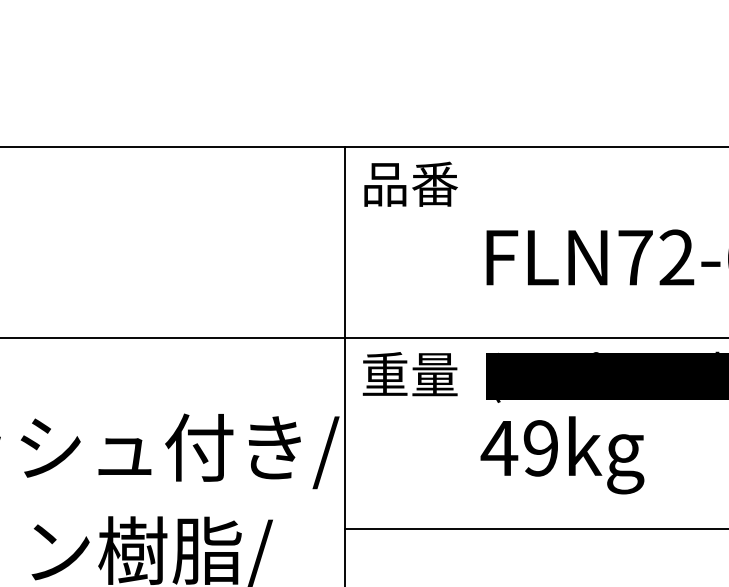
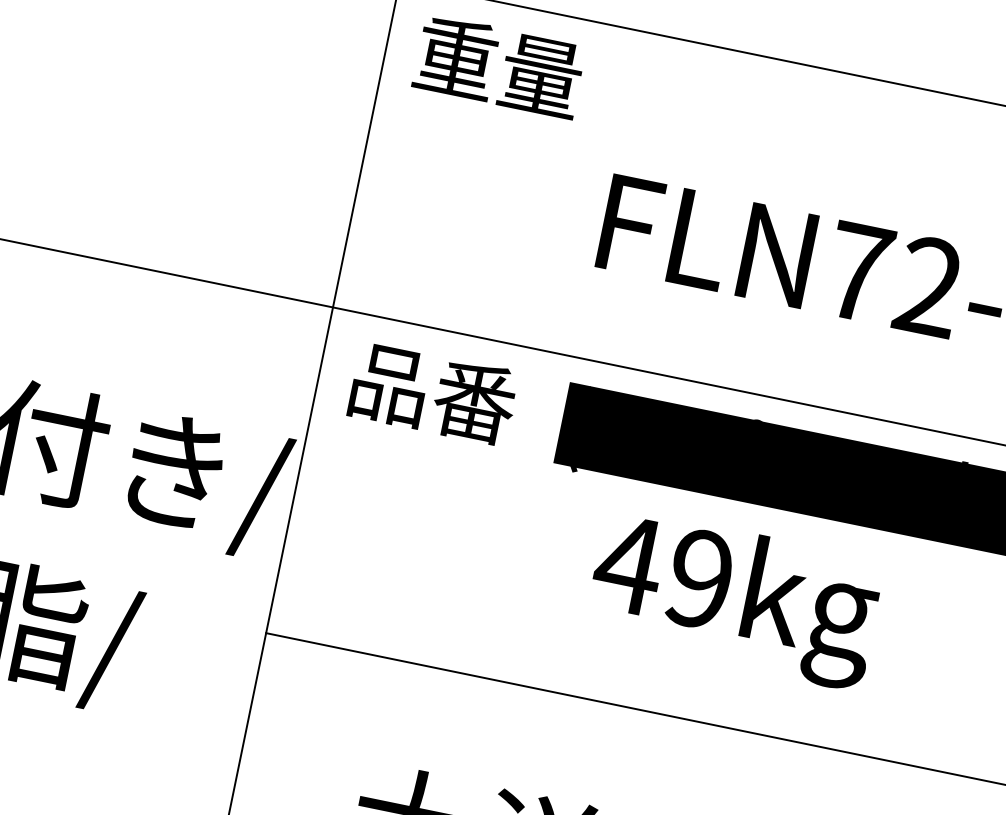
text: (409, 183) -> (498, 66), 品番 -> 重量
text: (409, 374) -> (431, 392), 重量 -> 品番
text: (562, 455) -> (734, 598), moved

